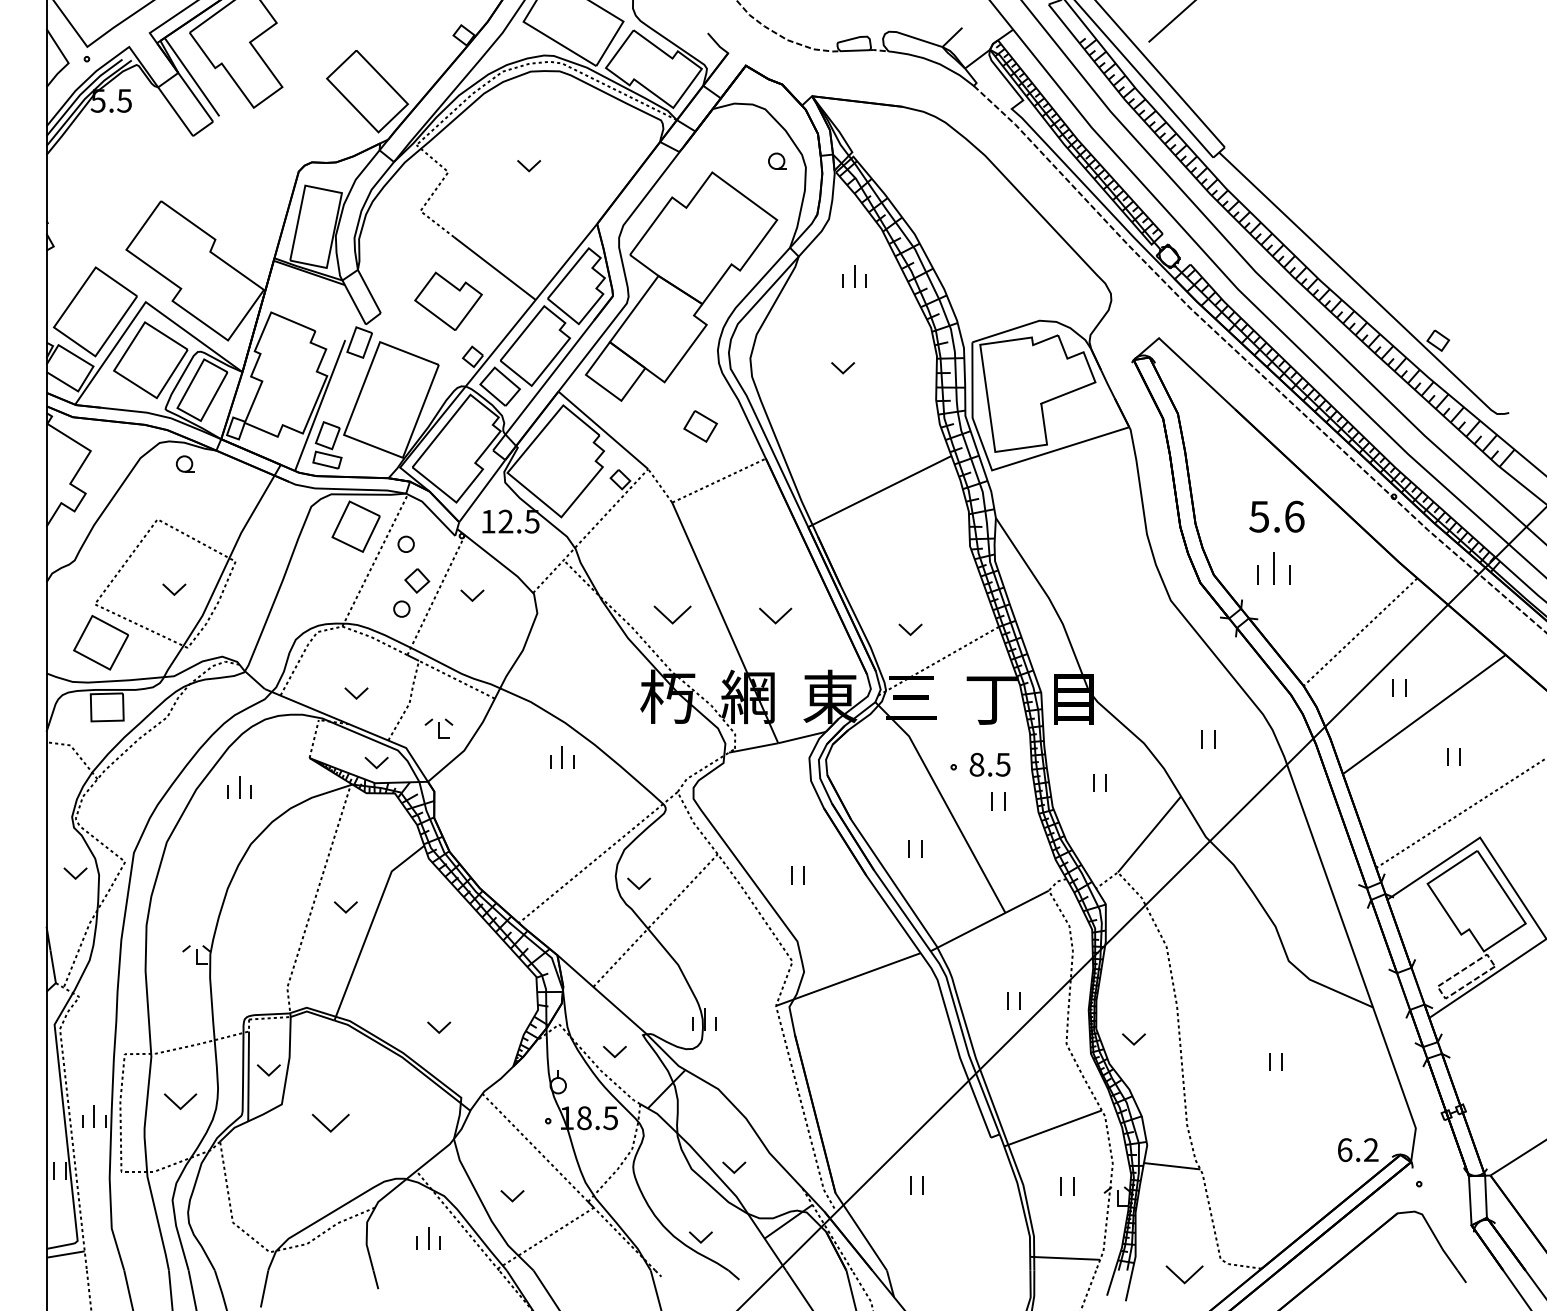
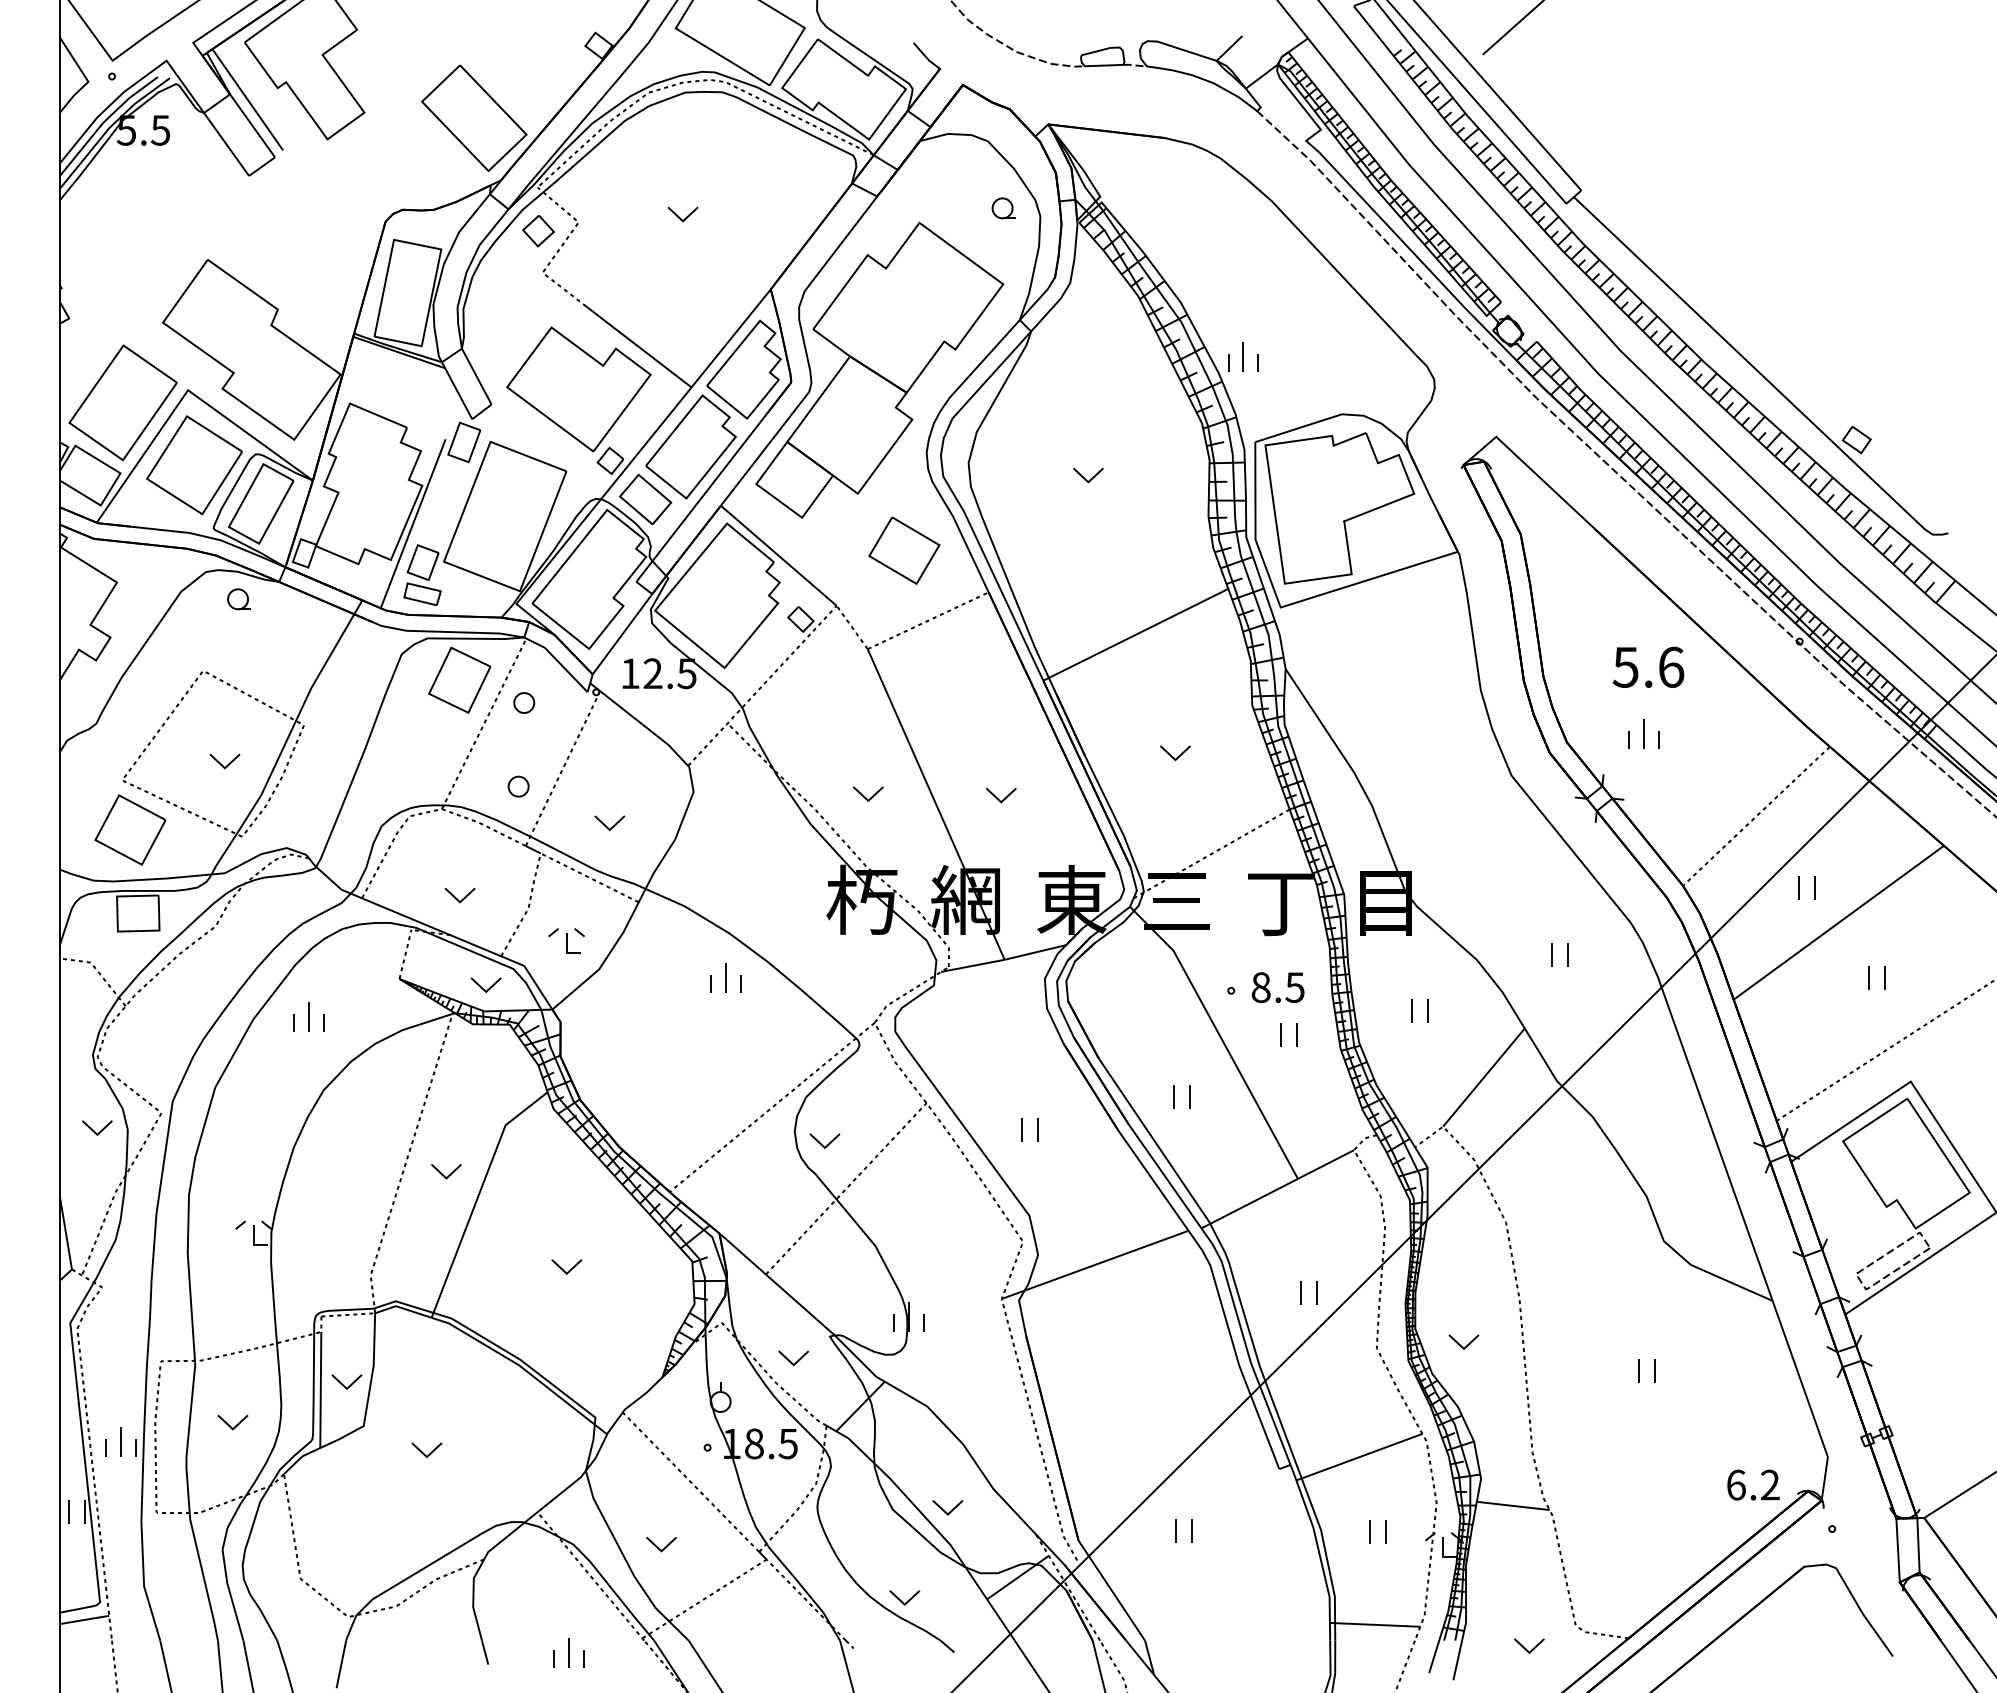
part: (854, 275) -> (1243, 356), moved
part: (448, 301) -> (578, 389), size x1.67
part: (700, 426) -> (904, 550), size x1.67
part: (1273, 567) -> (1643, 733), size x0.71
part: (417, 581) -> (538, 231), moved
part: (472, 595) -> (609, 822), moved
part: (672, 614) -> (868, 793), size x0.62
part: (775, 616) -> (1001, 795), size x0.71
part: (910, 629) -> (1175, 753), moved
part: (438, 1027) -> (566, 1266), moved
part: (180, 1101) -> (232, 1422), size x0.71
part: (330, 1122) -> (426, 1449), size x0.62
part: (428, 1237) -> (568, 1652), moved
part: (1184, 1274) -> (1529, 1645), size x0.62

